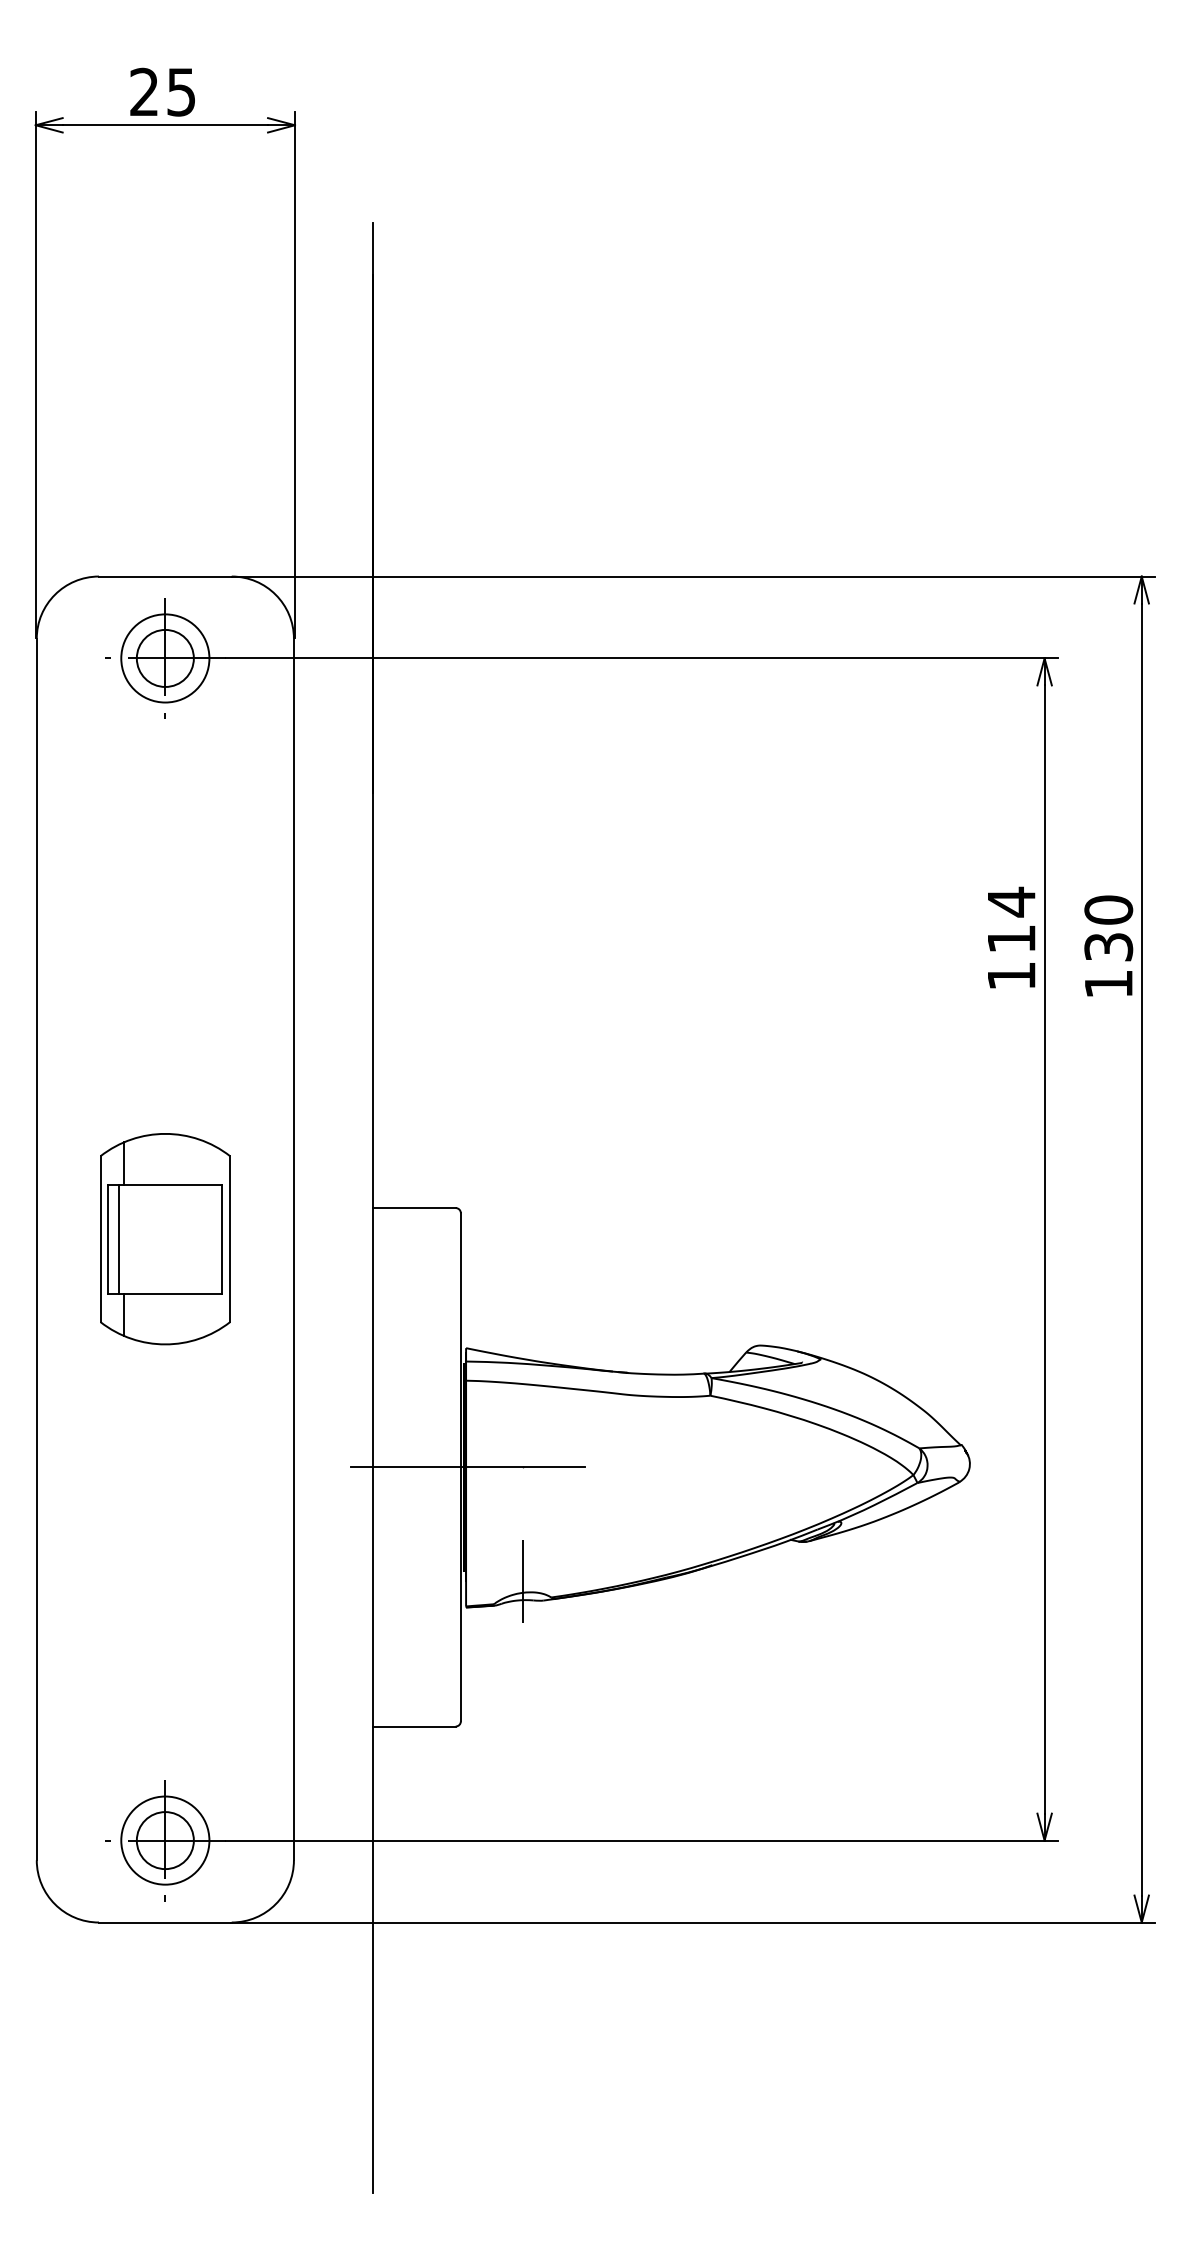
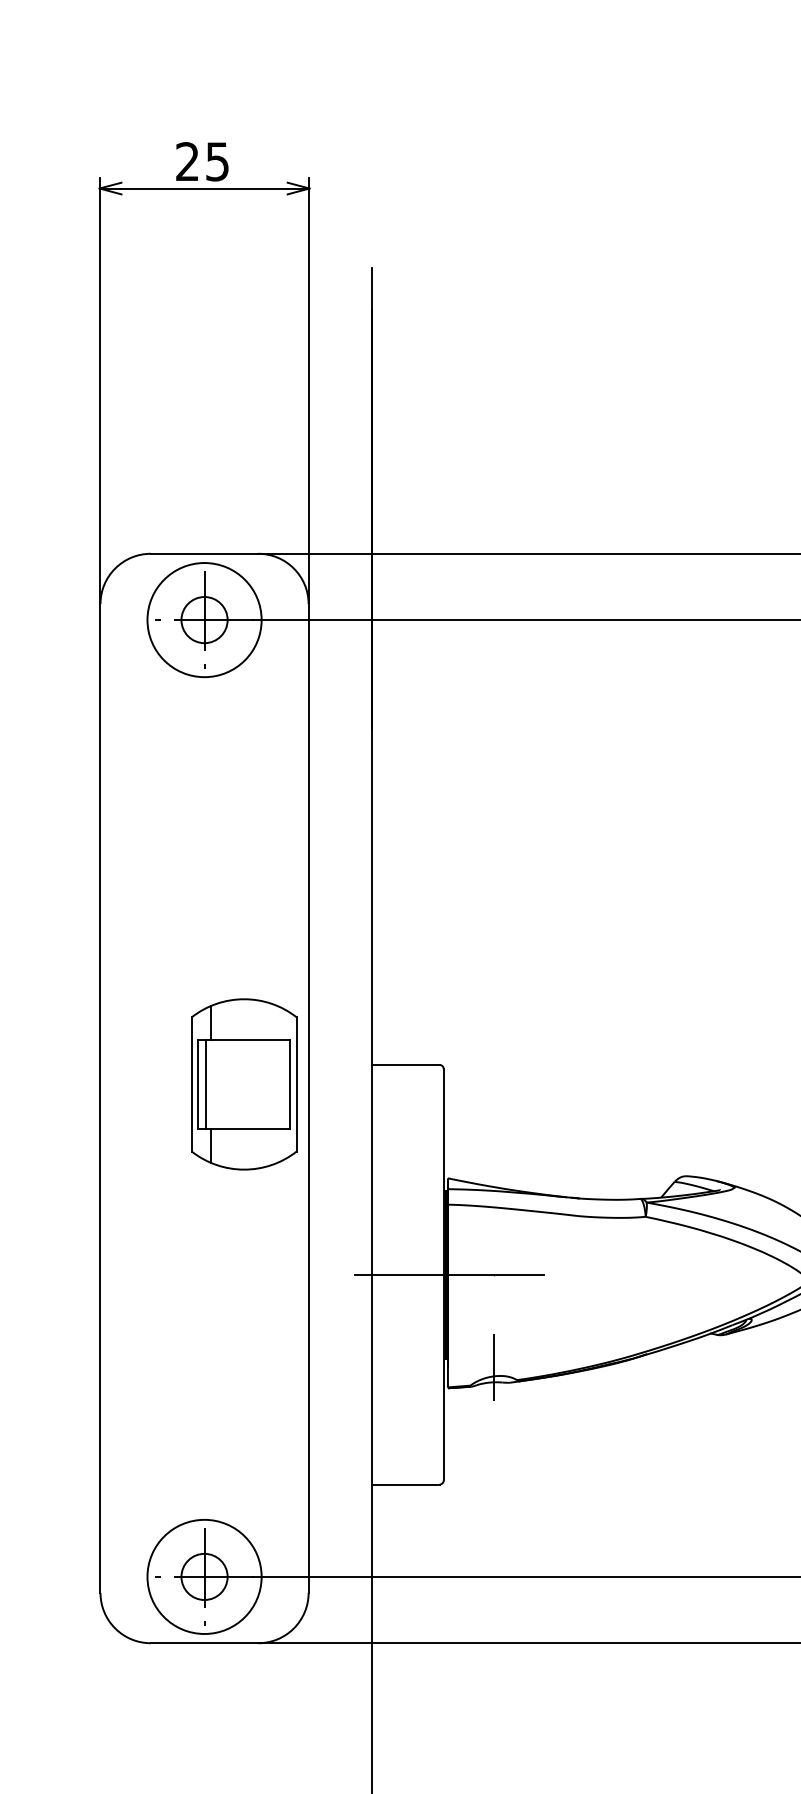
circle: (165, 658) -> (204, 620), size x1.6
part: (165, 1239) -> (244, 1084), moved
circle: (165, 1840) -> (204, 1576), size x1.6

